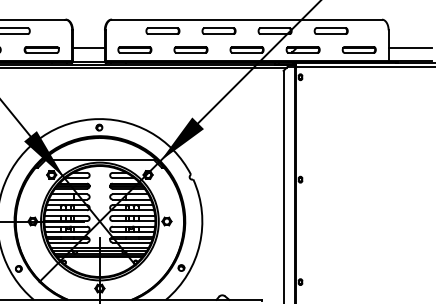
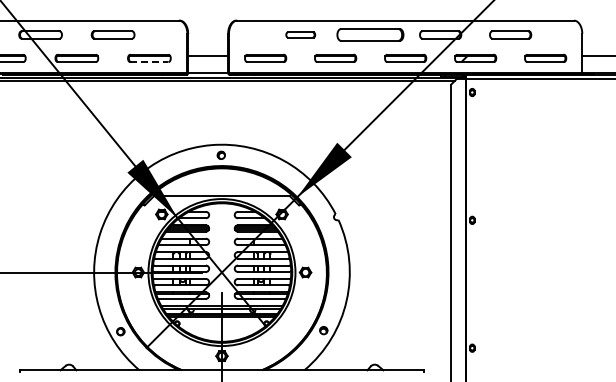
part: (162, 30) -> (300, 34), size x0.7
part: (218, 30) -> (370, 34), size x1.6
line: (41, 53) -> (149, 62), solid -> dashed

